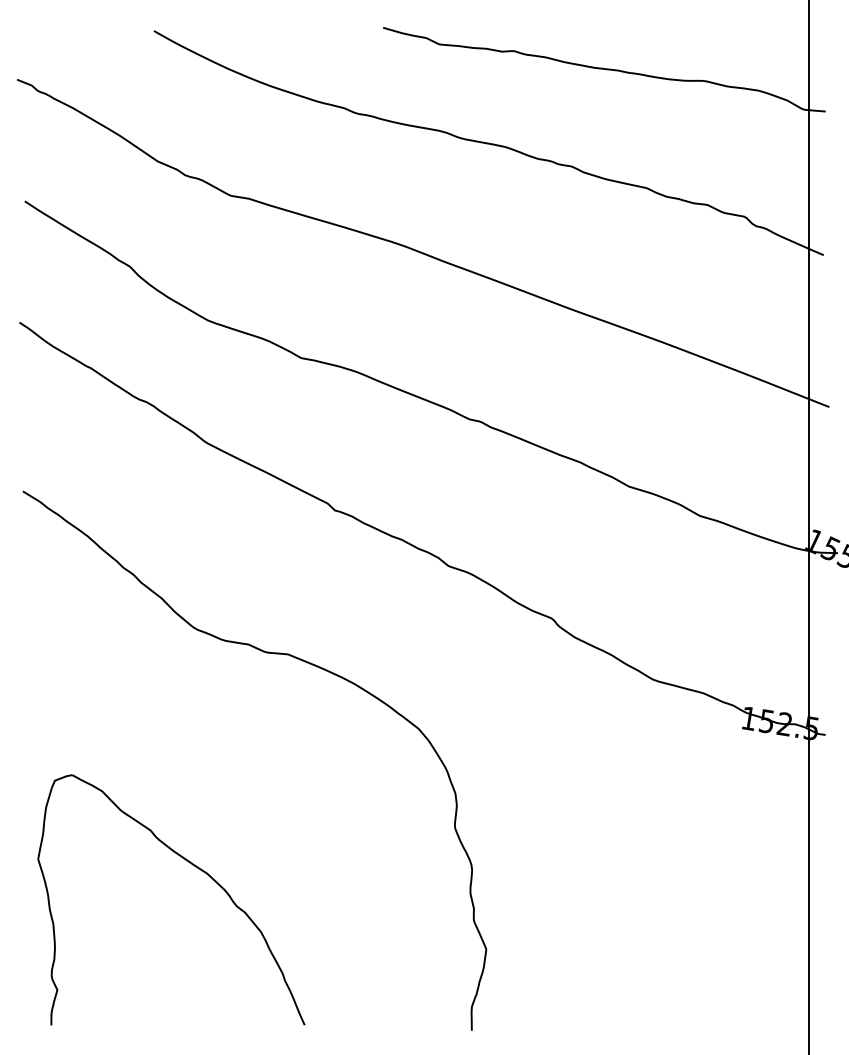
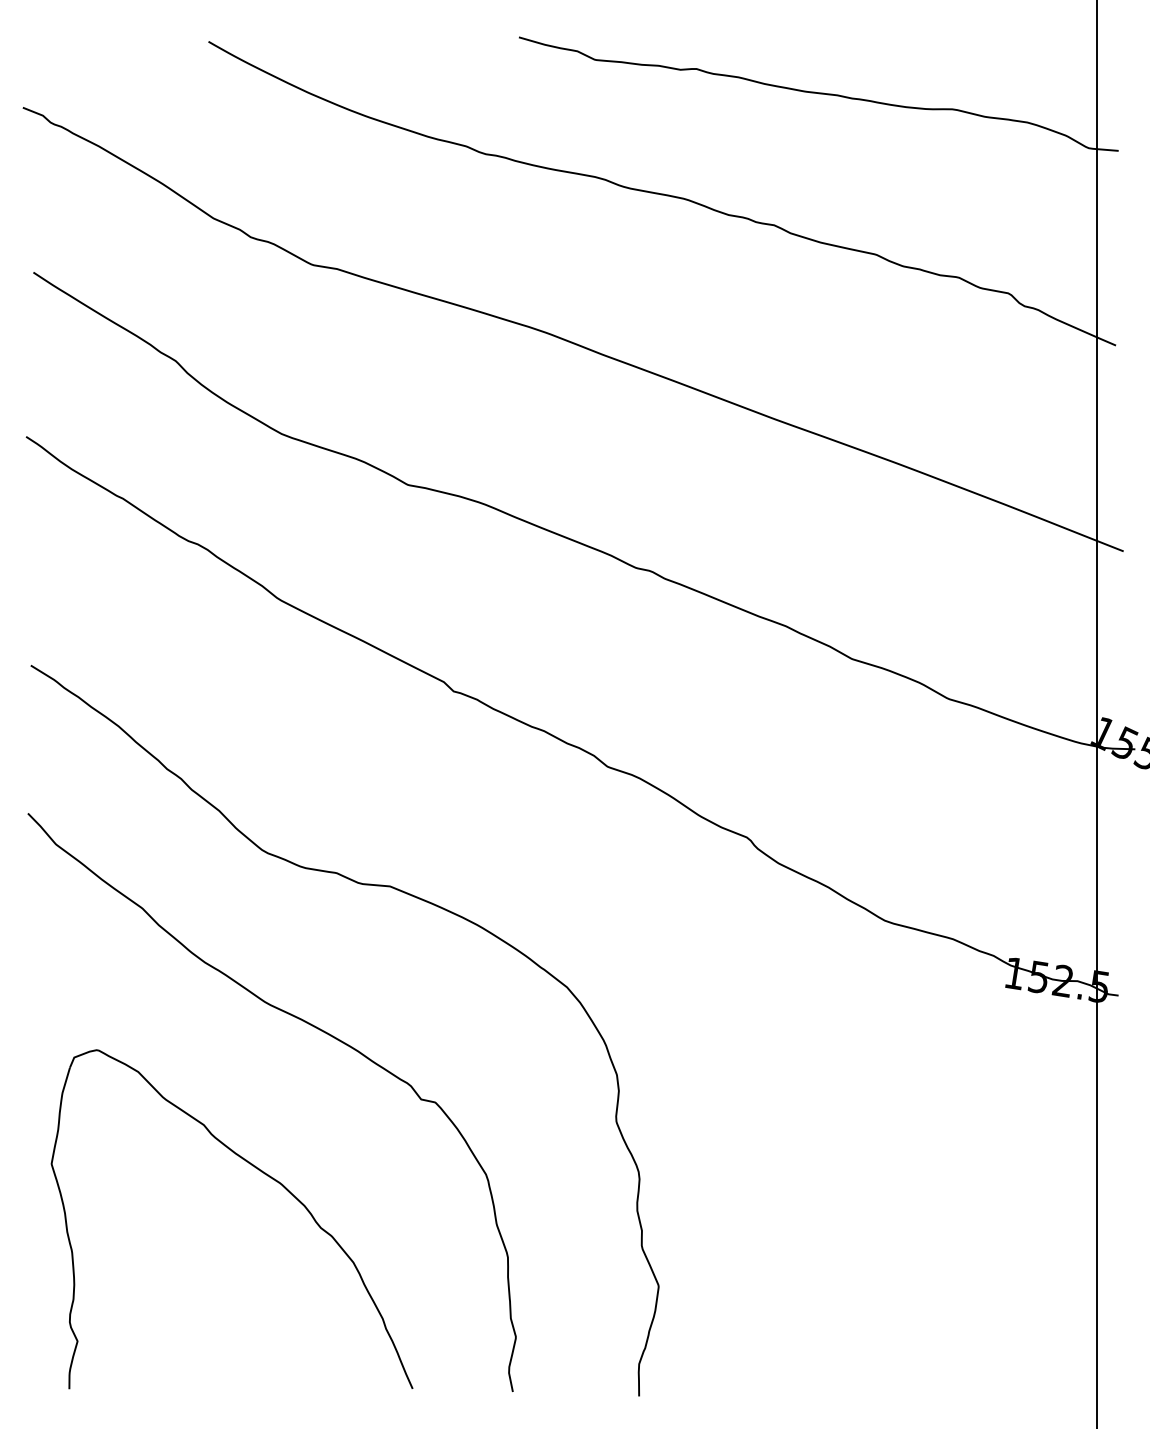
curve: (232, 759) -> (315, 1028), added

